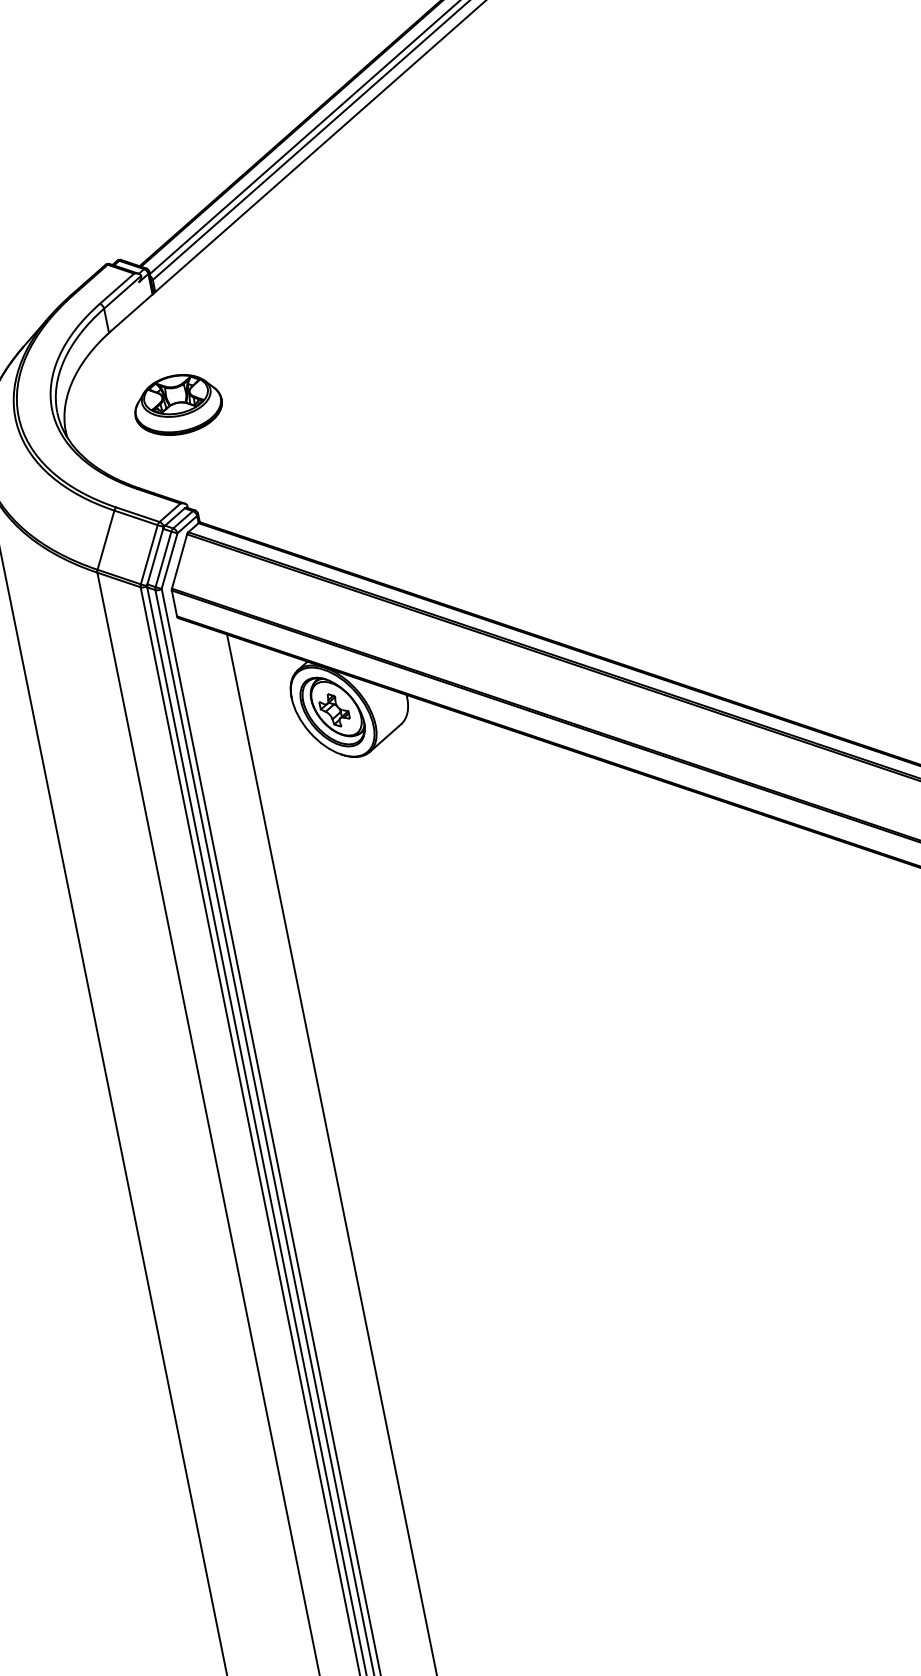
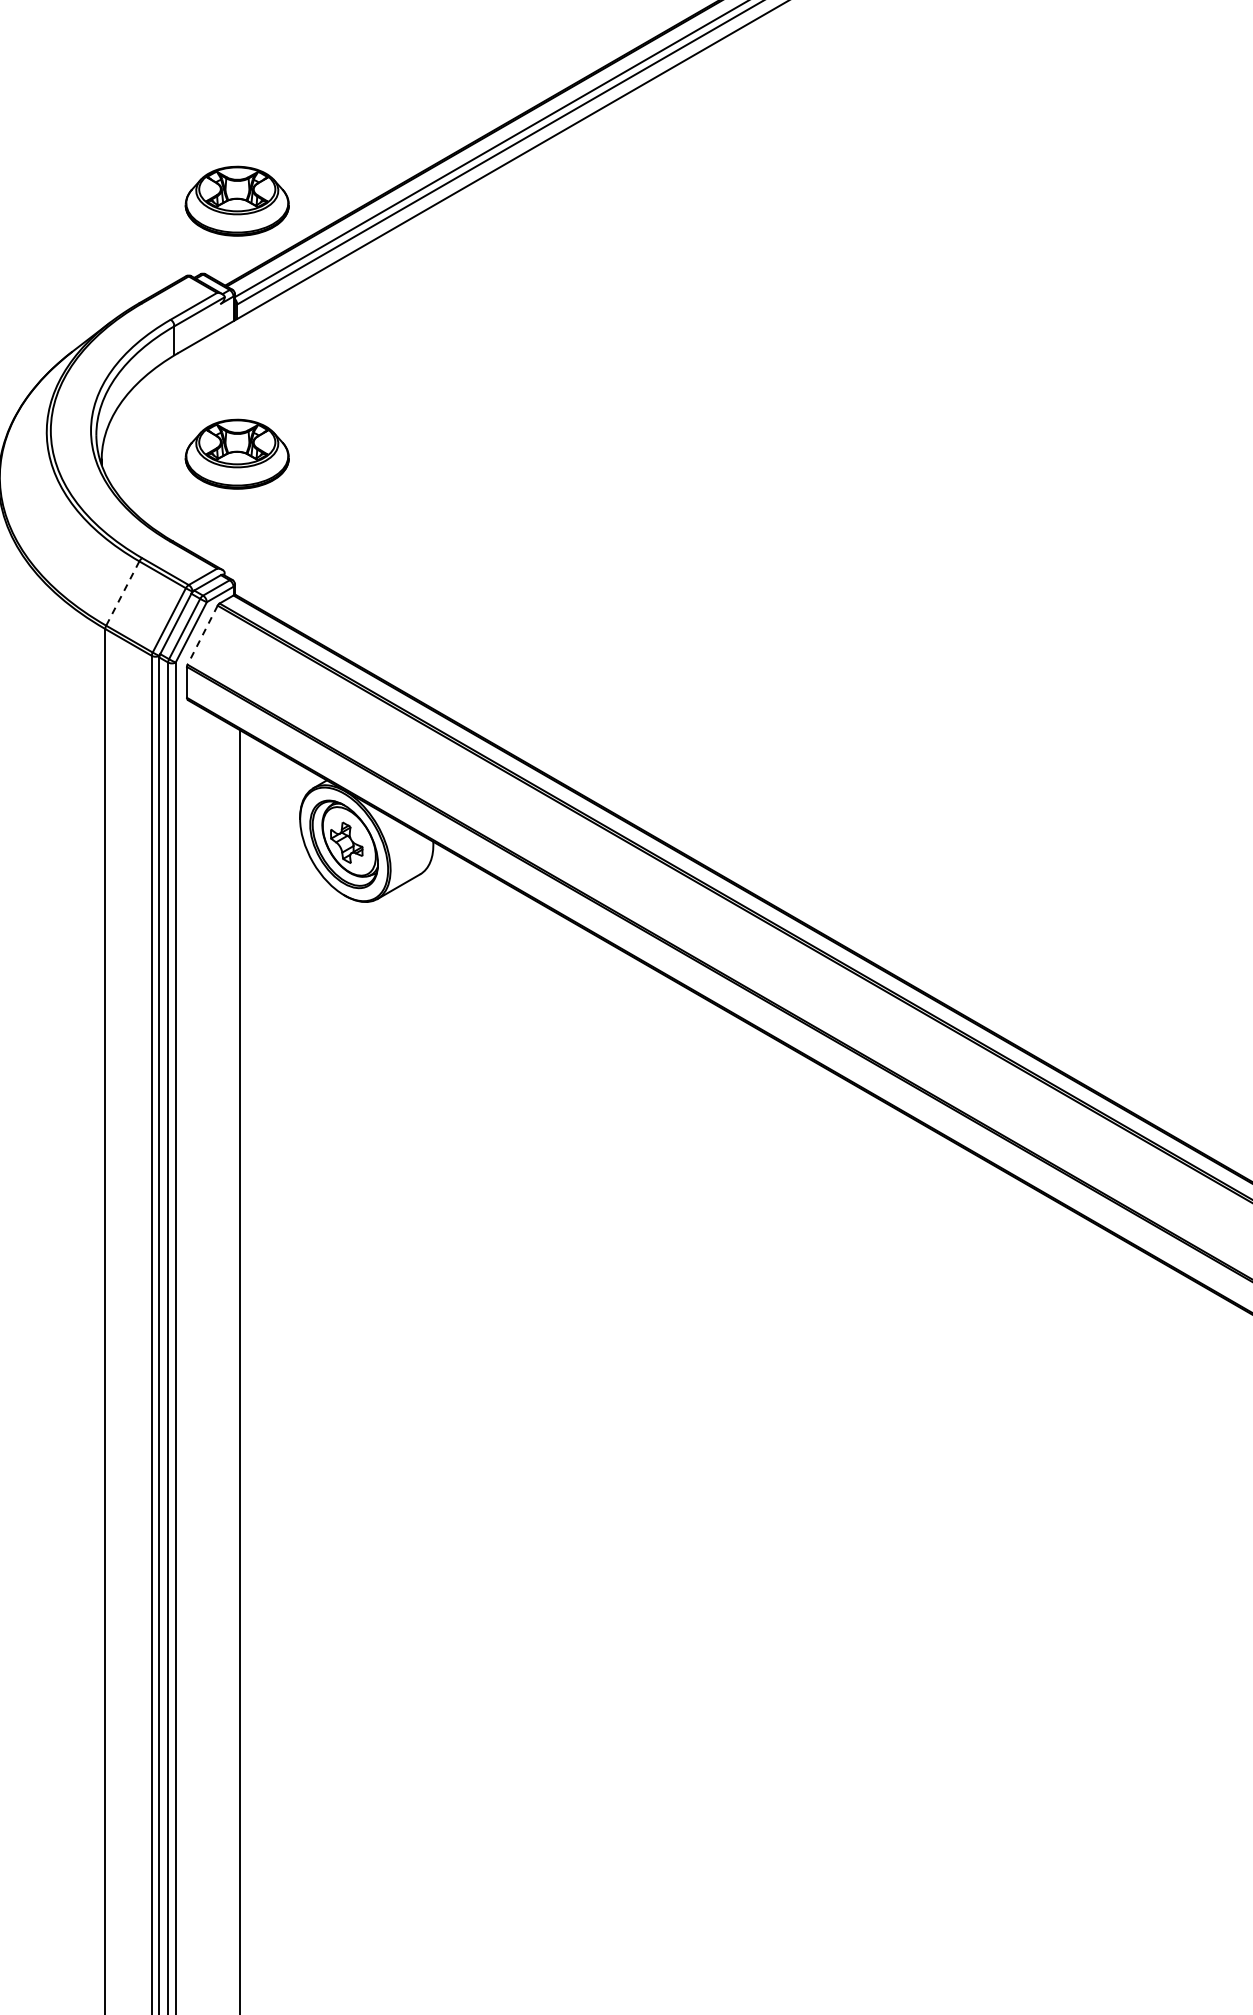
part: (134, 193) -> (236, 200), added
line: (105, 540) -> (122, 593), solid -> dashed
line: (179, 561) -> (202, 635), solid -> dashed

